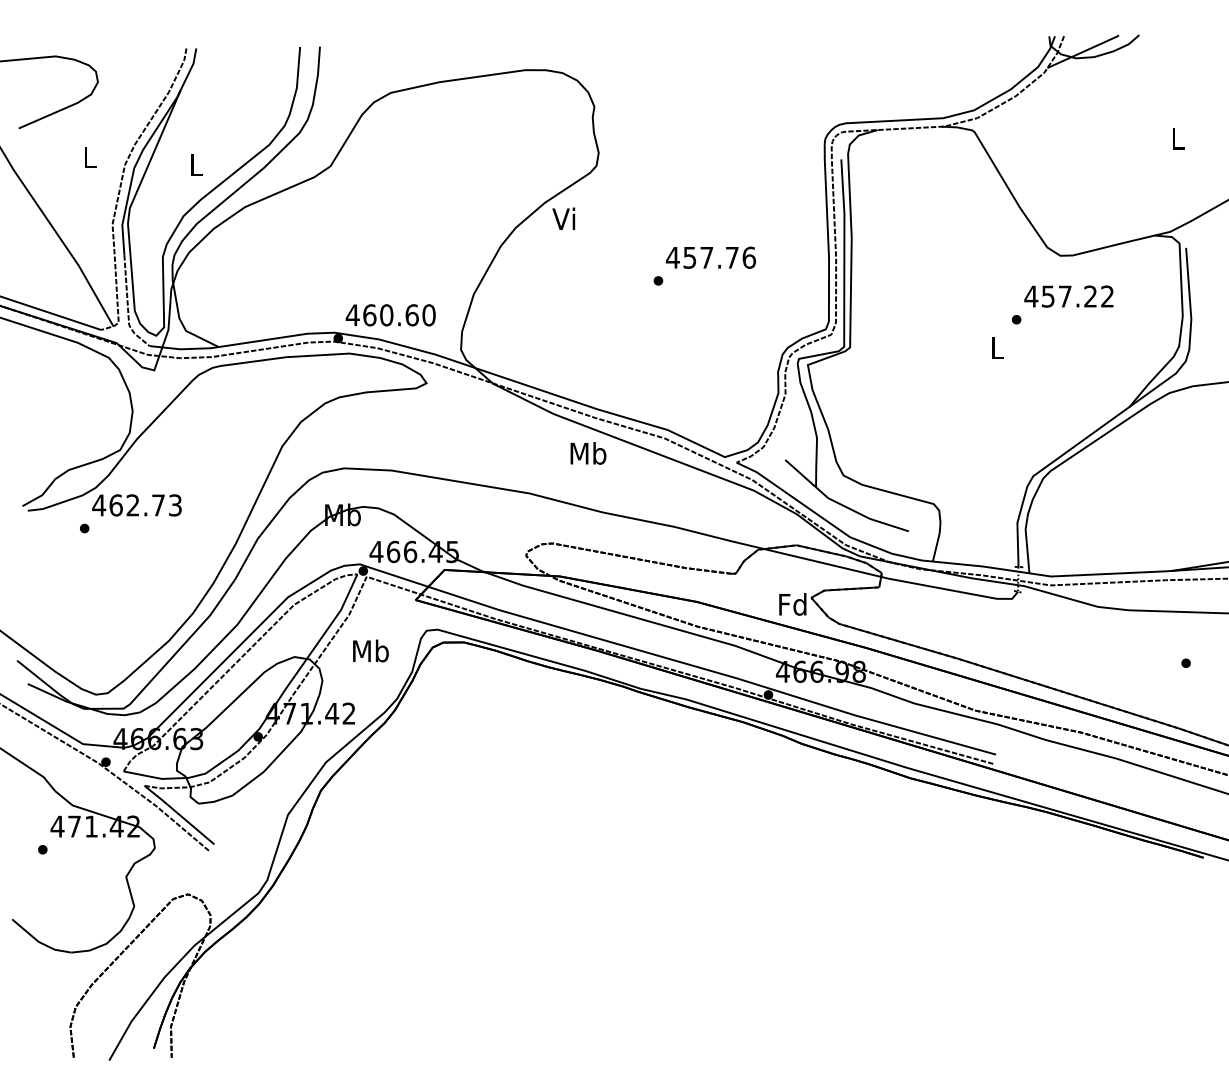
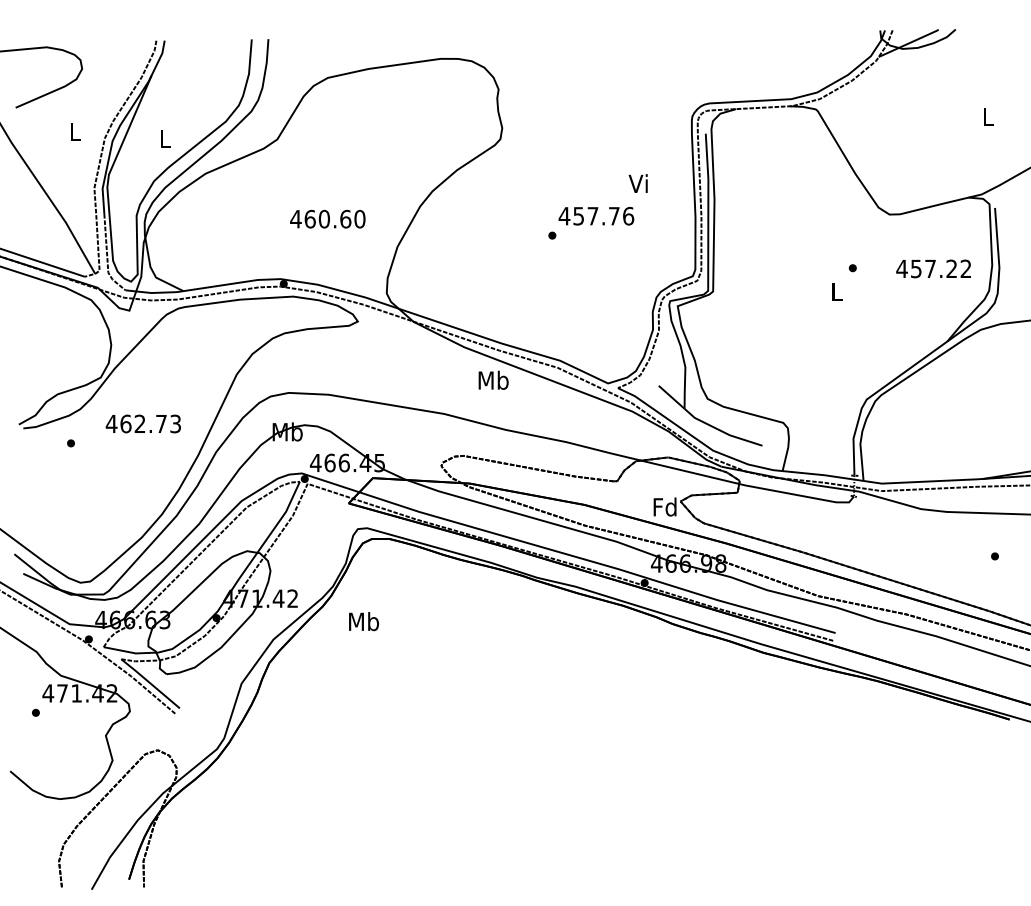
text: (563, 218) -> (637, 183), moved
text: (1068, 296) -> (933, 268), moved
text: (390, 315) -> (327, 219), moved
text: (136, 505) -> (143, 424), moved
text: (370, 650) -> (363, 621), moved

